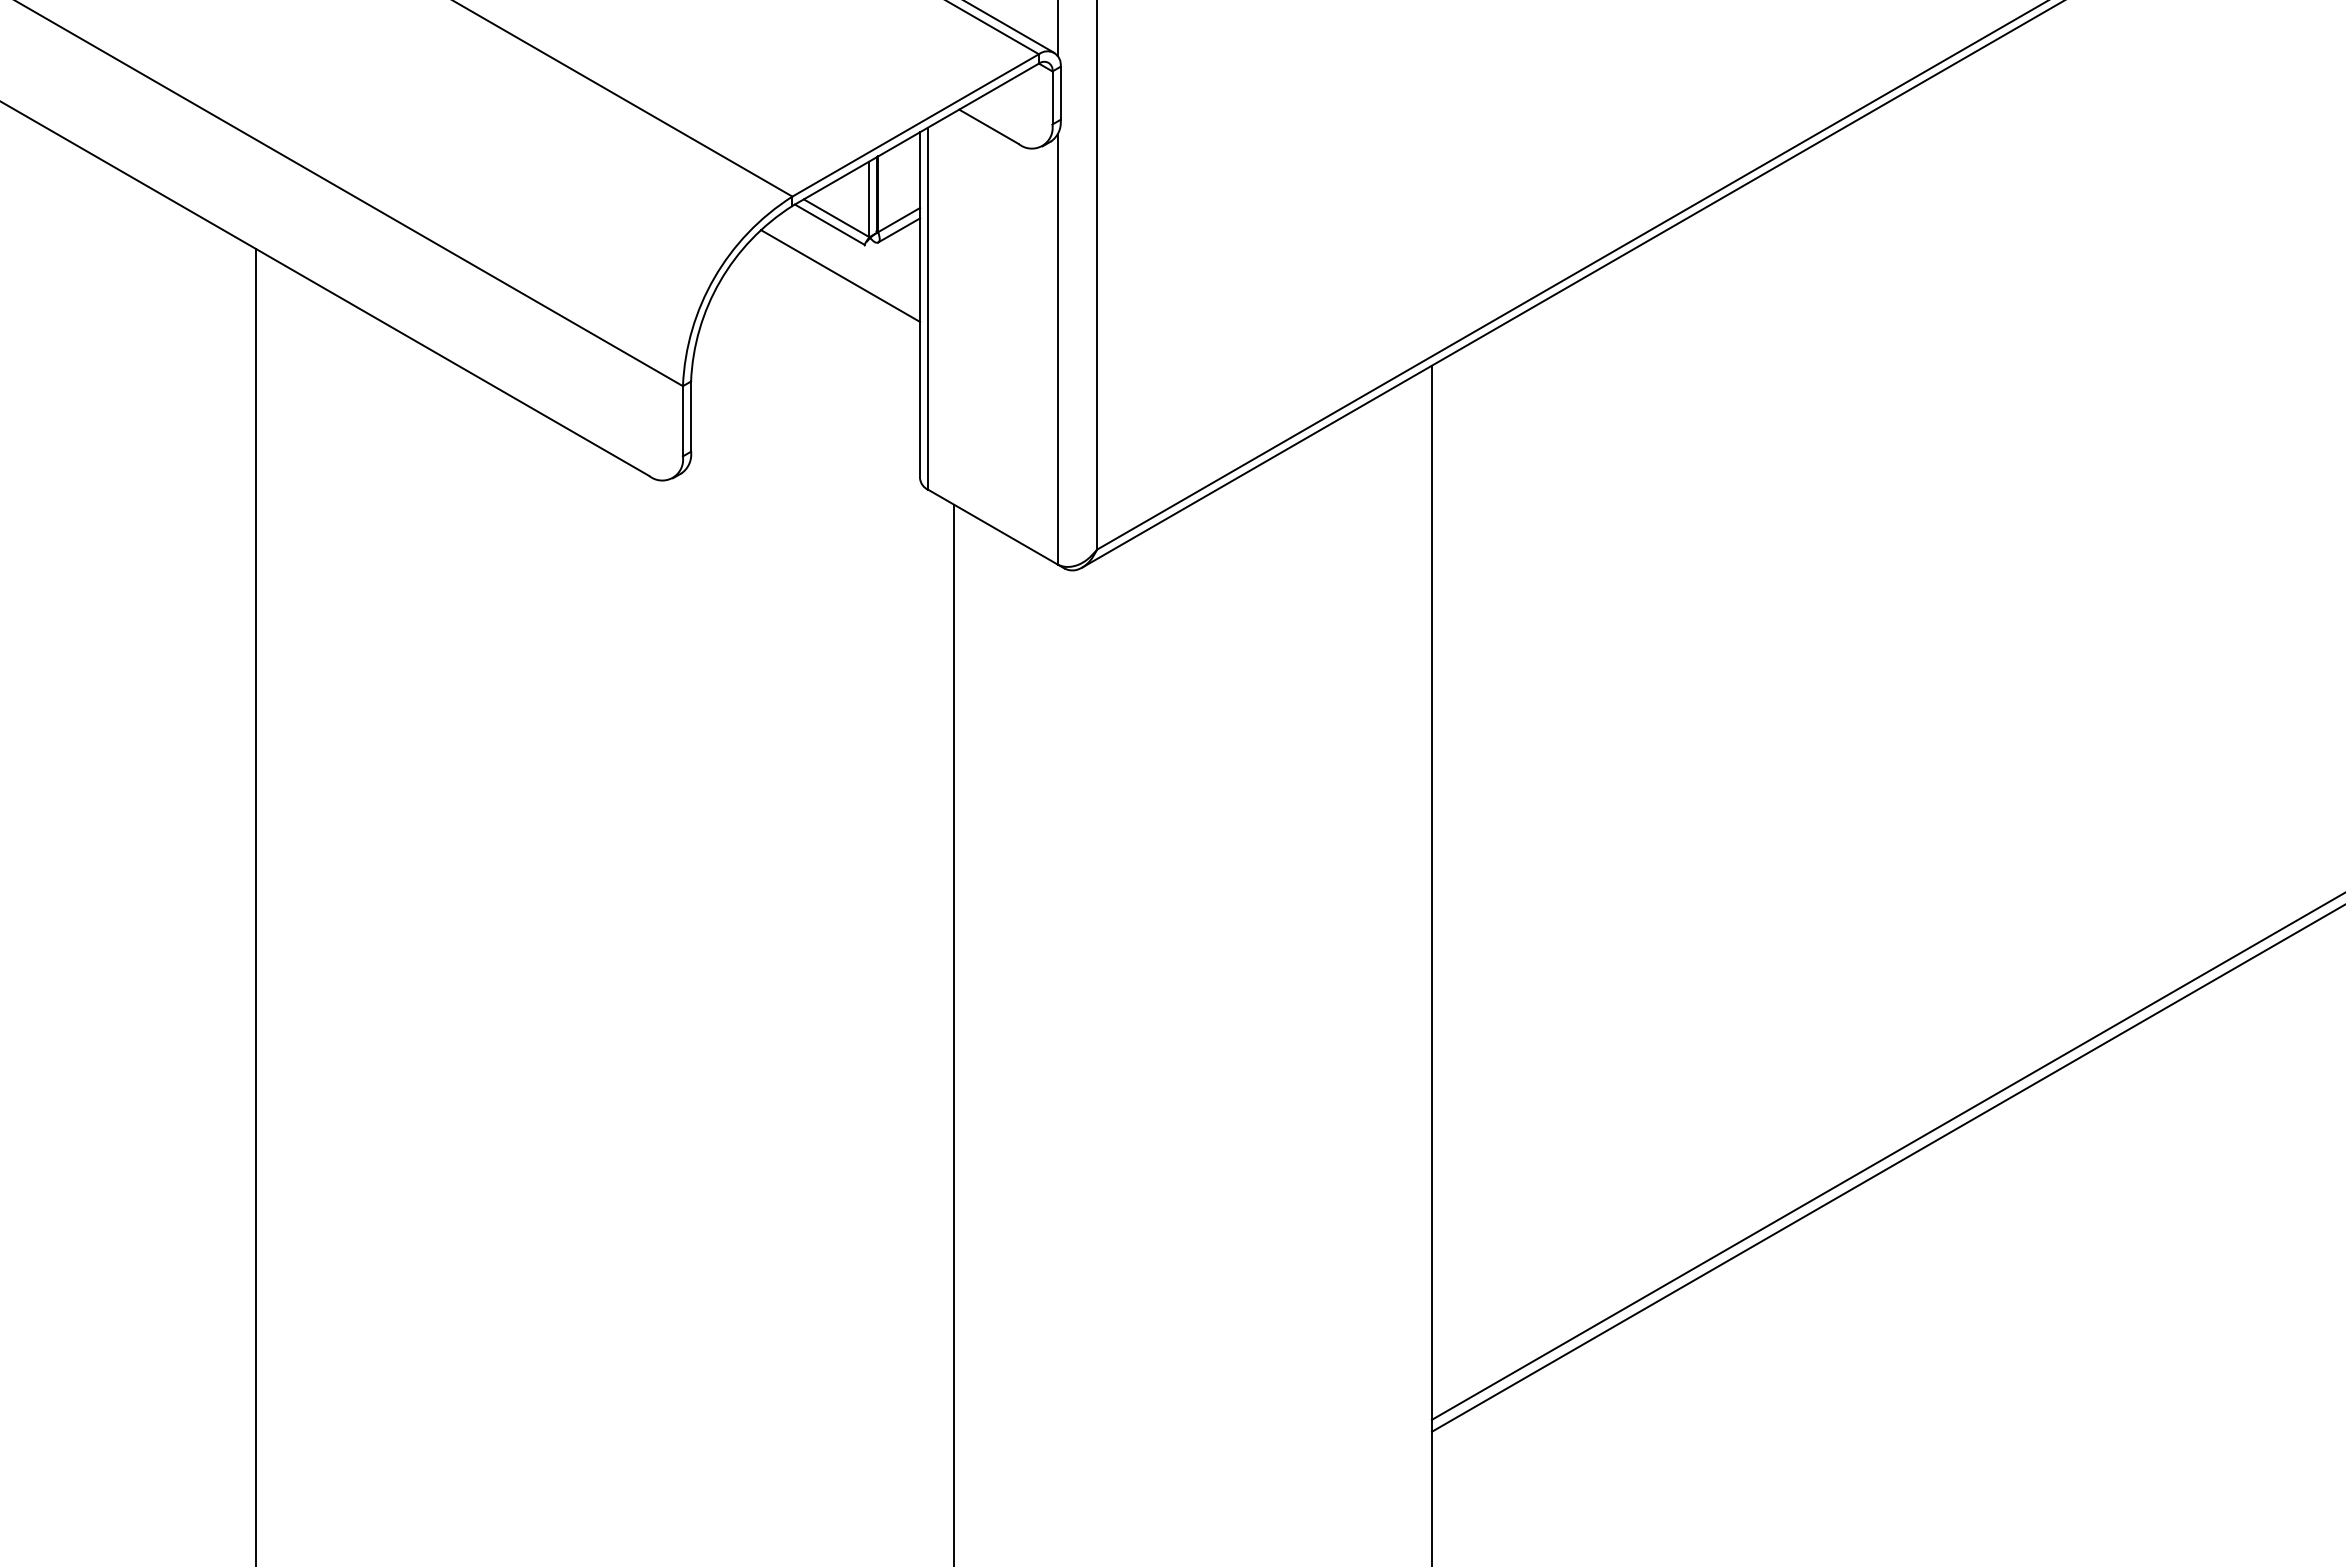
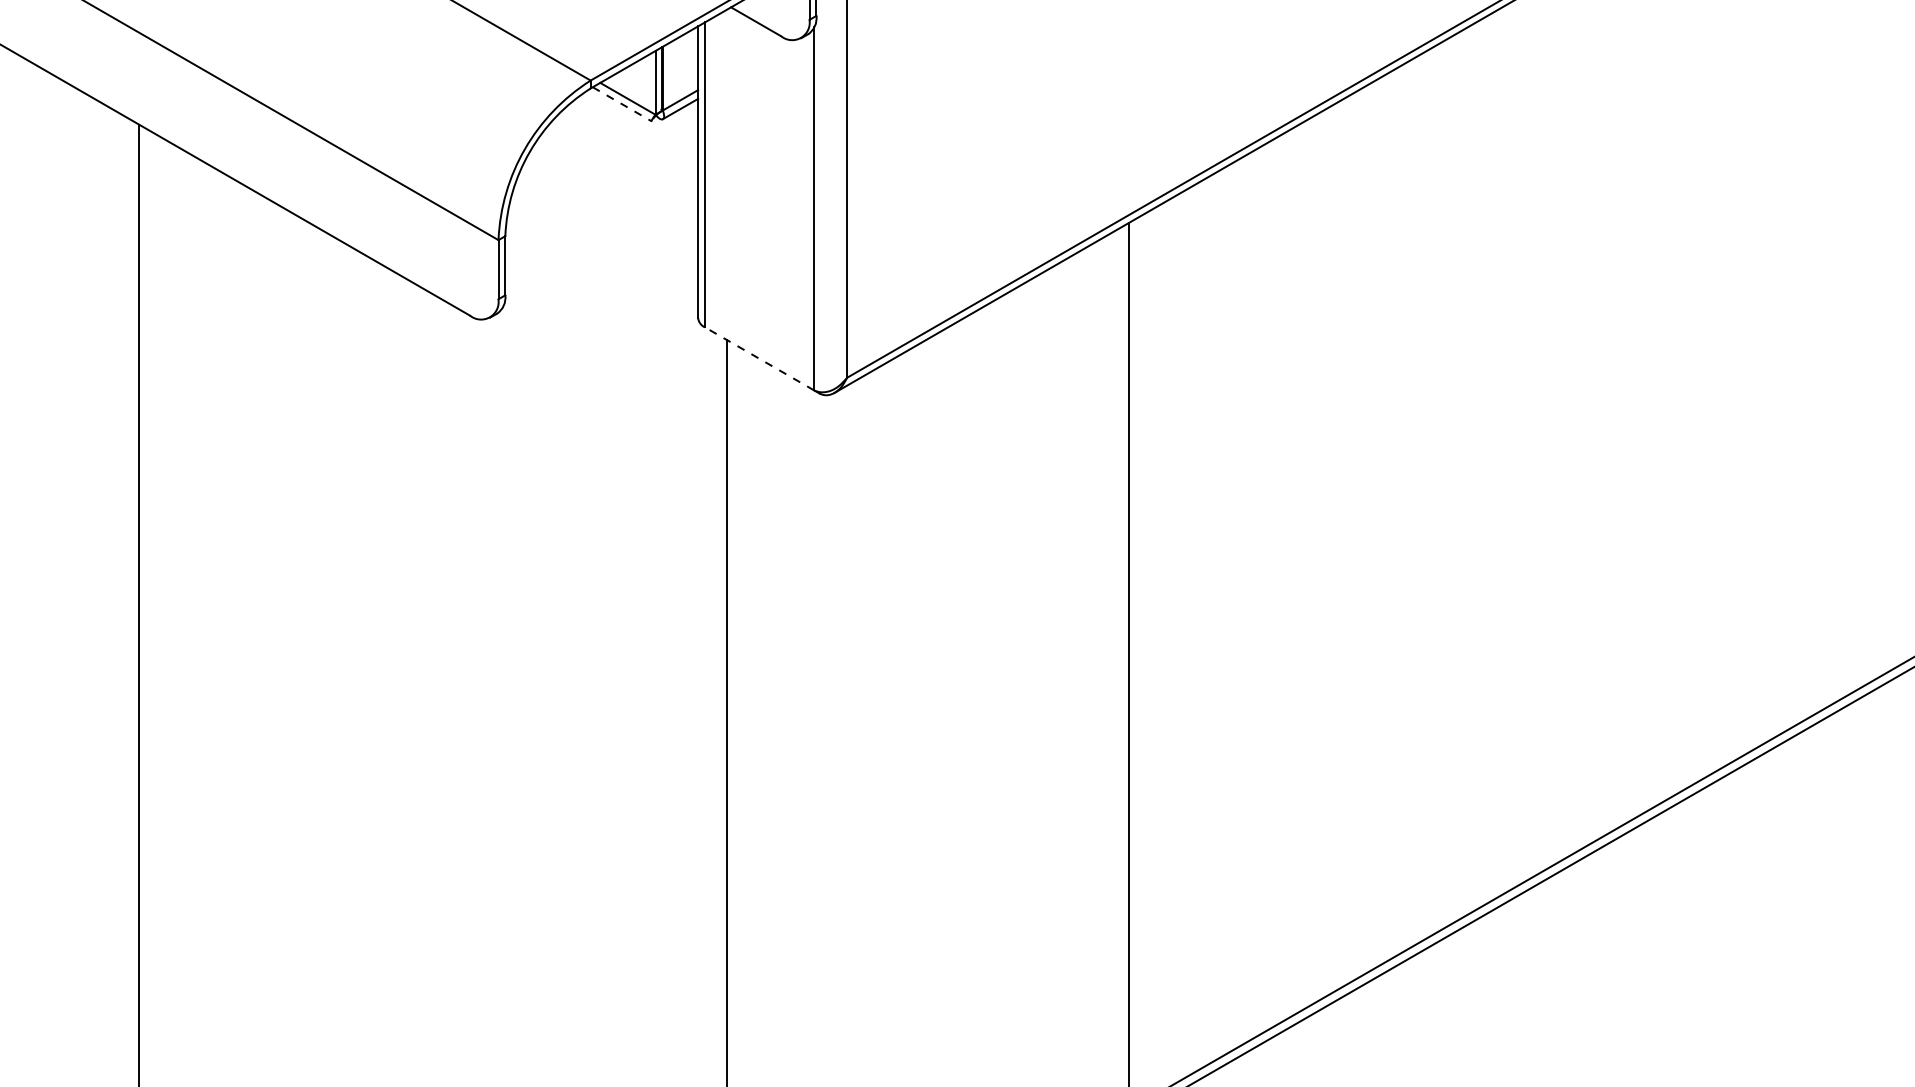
line: (830, 225) -> (622, 104), solid -> dashed
line: (840, 275) -> (631, 146), removed
line: (993, 527) -> (759, 359), solid -> dashed

